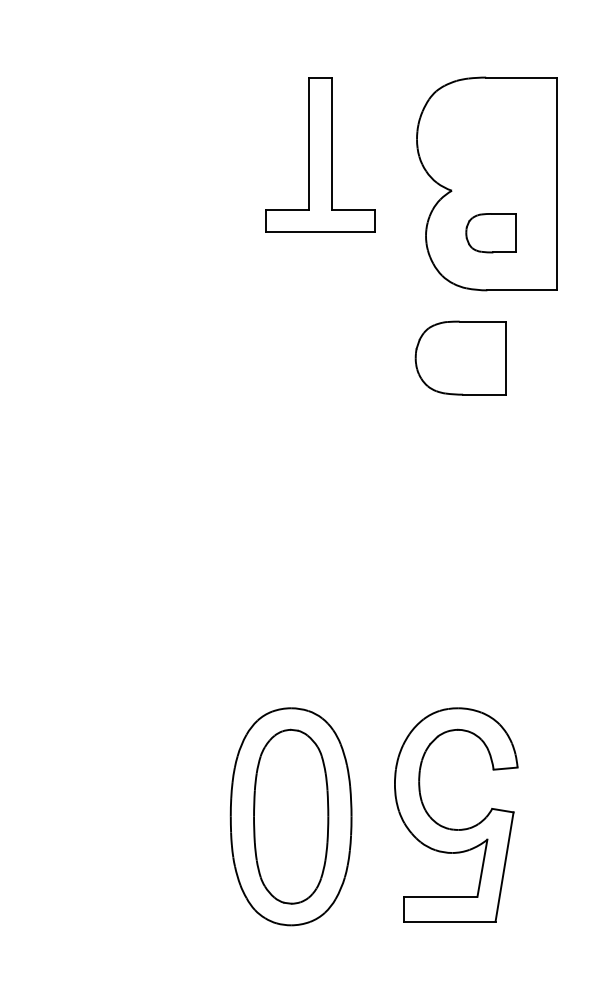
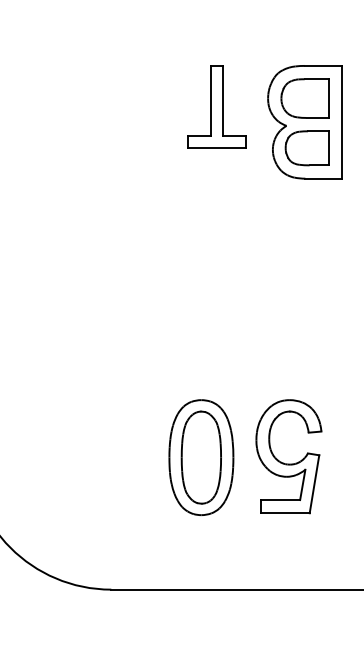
part: (489, 233) -> (306, 148), size x1.67
part: (459, 357) -> (304, 98), moved

